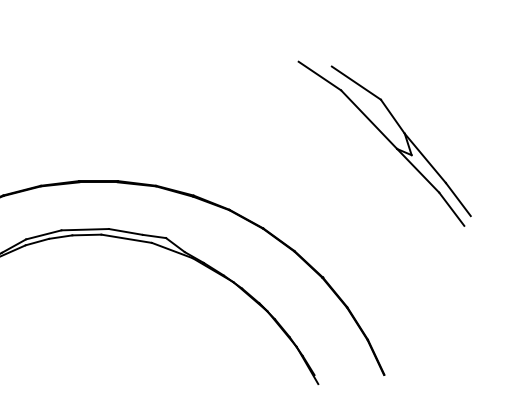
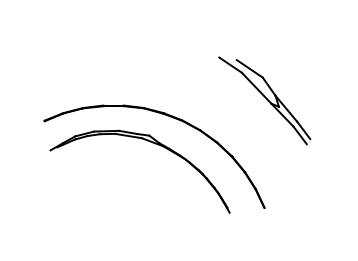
part: (384, 143) -> (264, 100), moved

